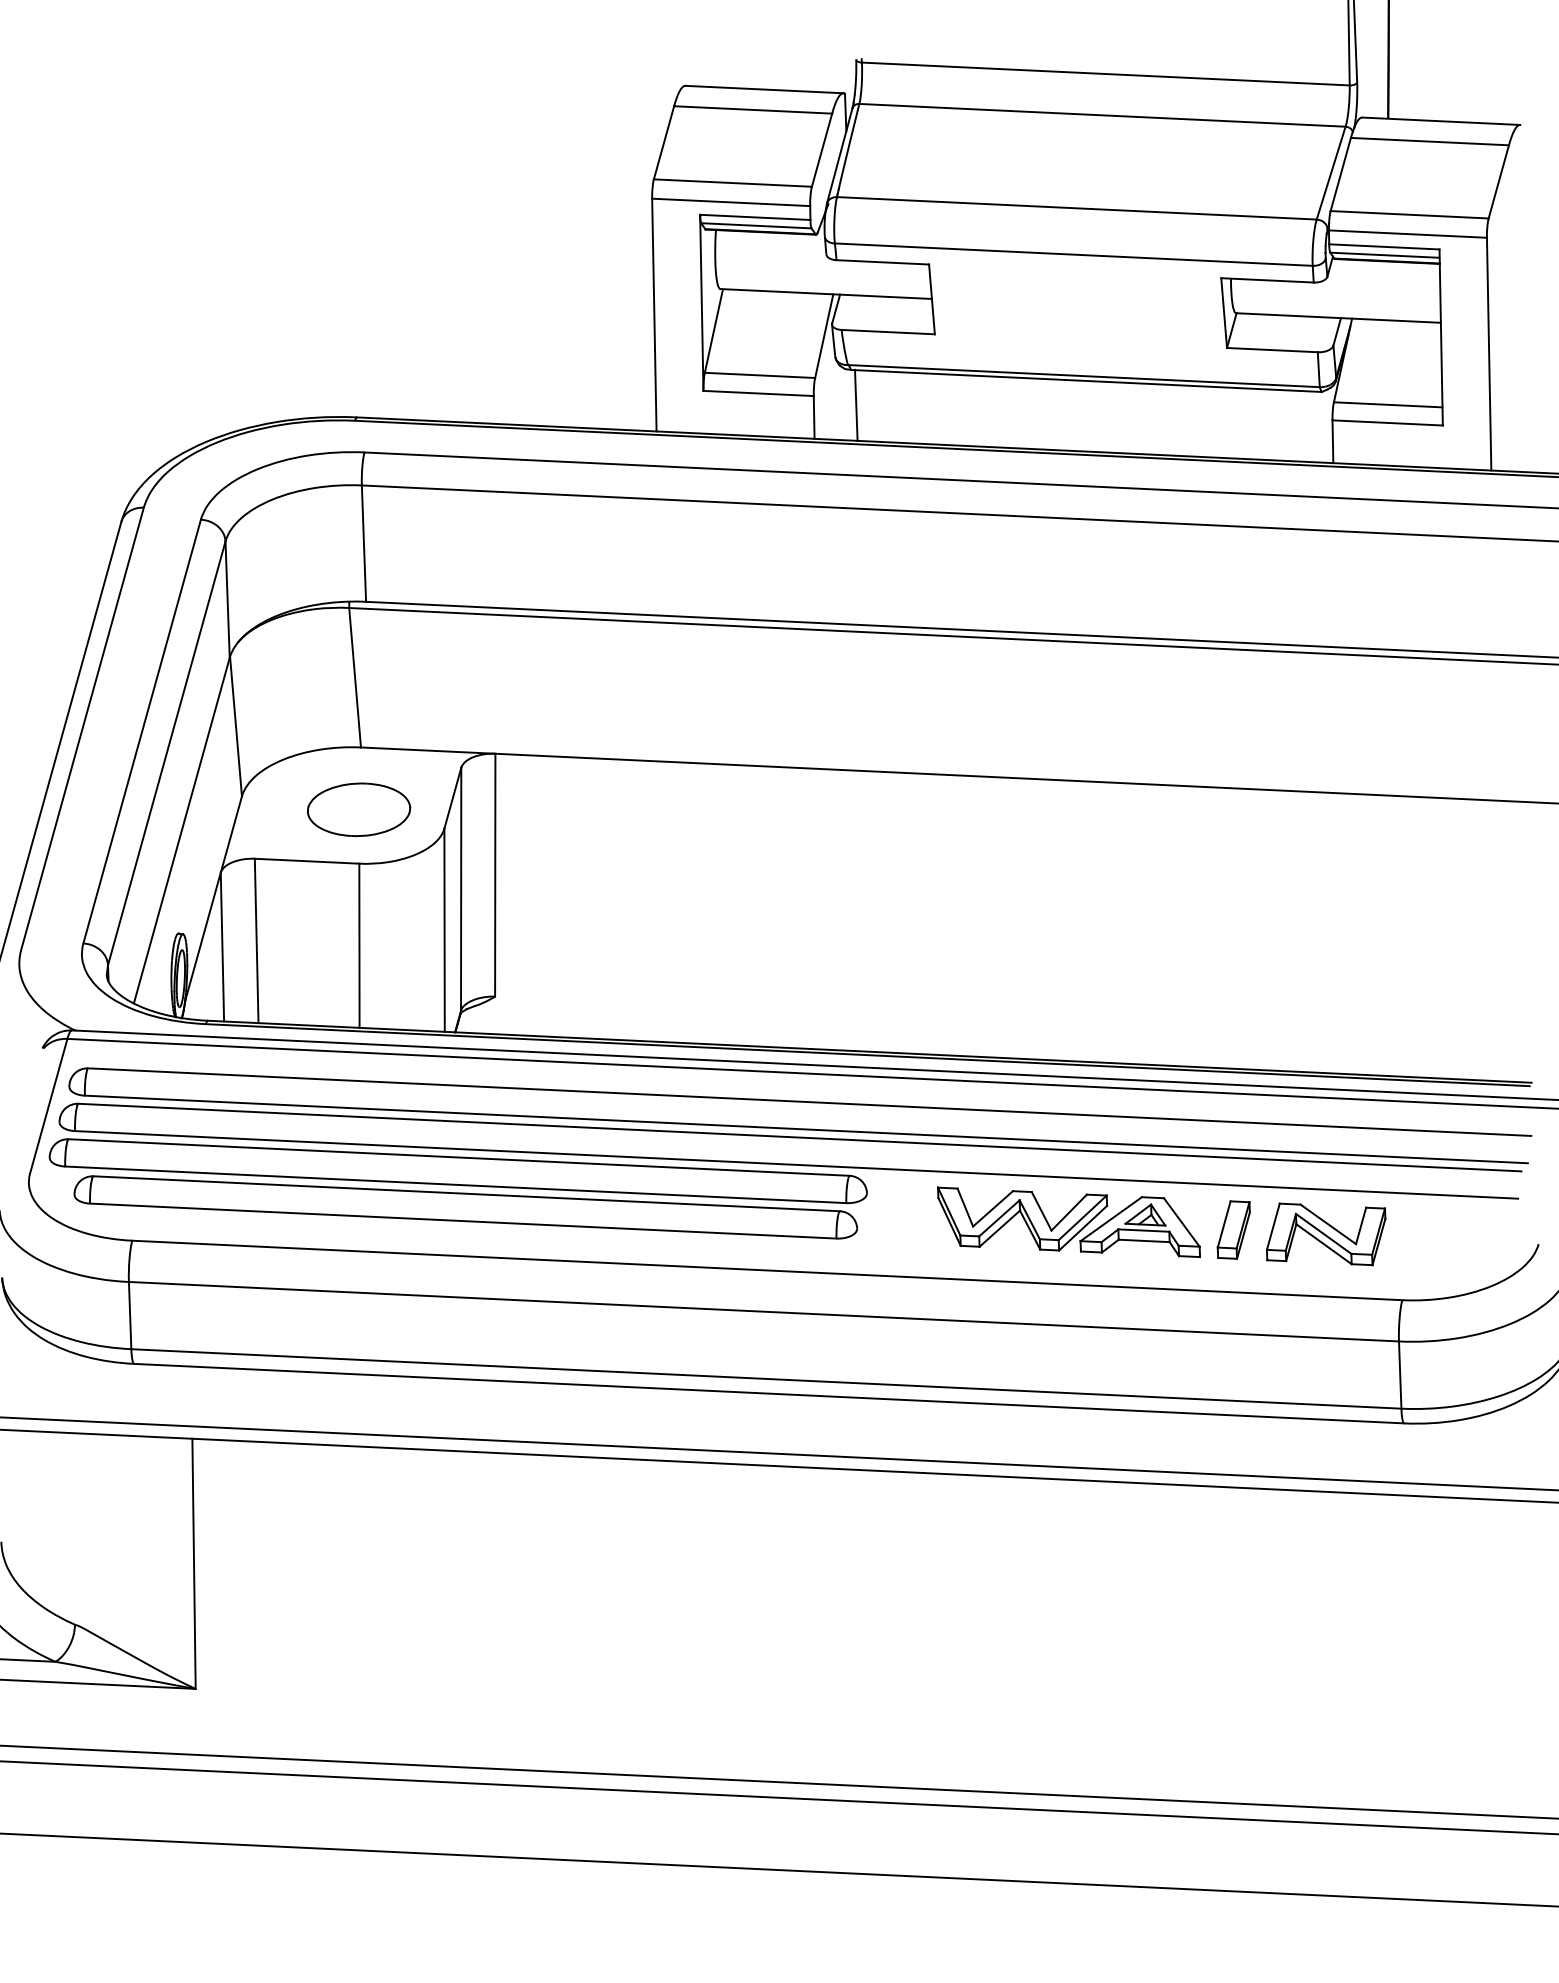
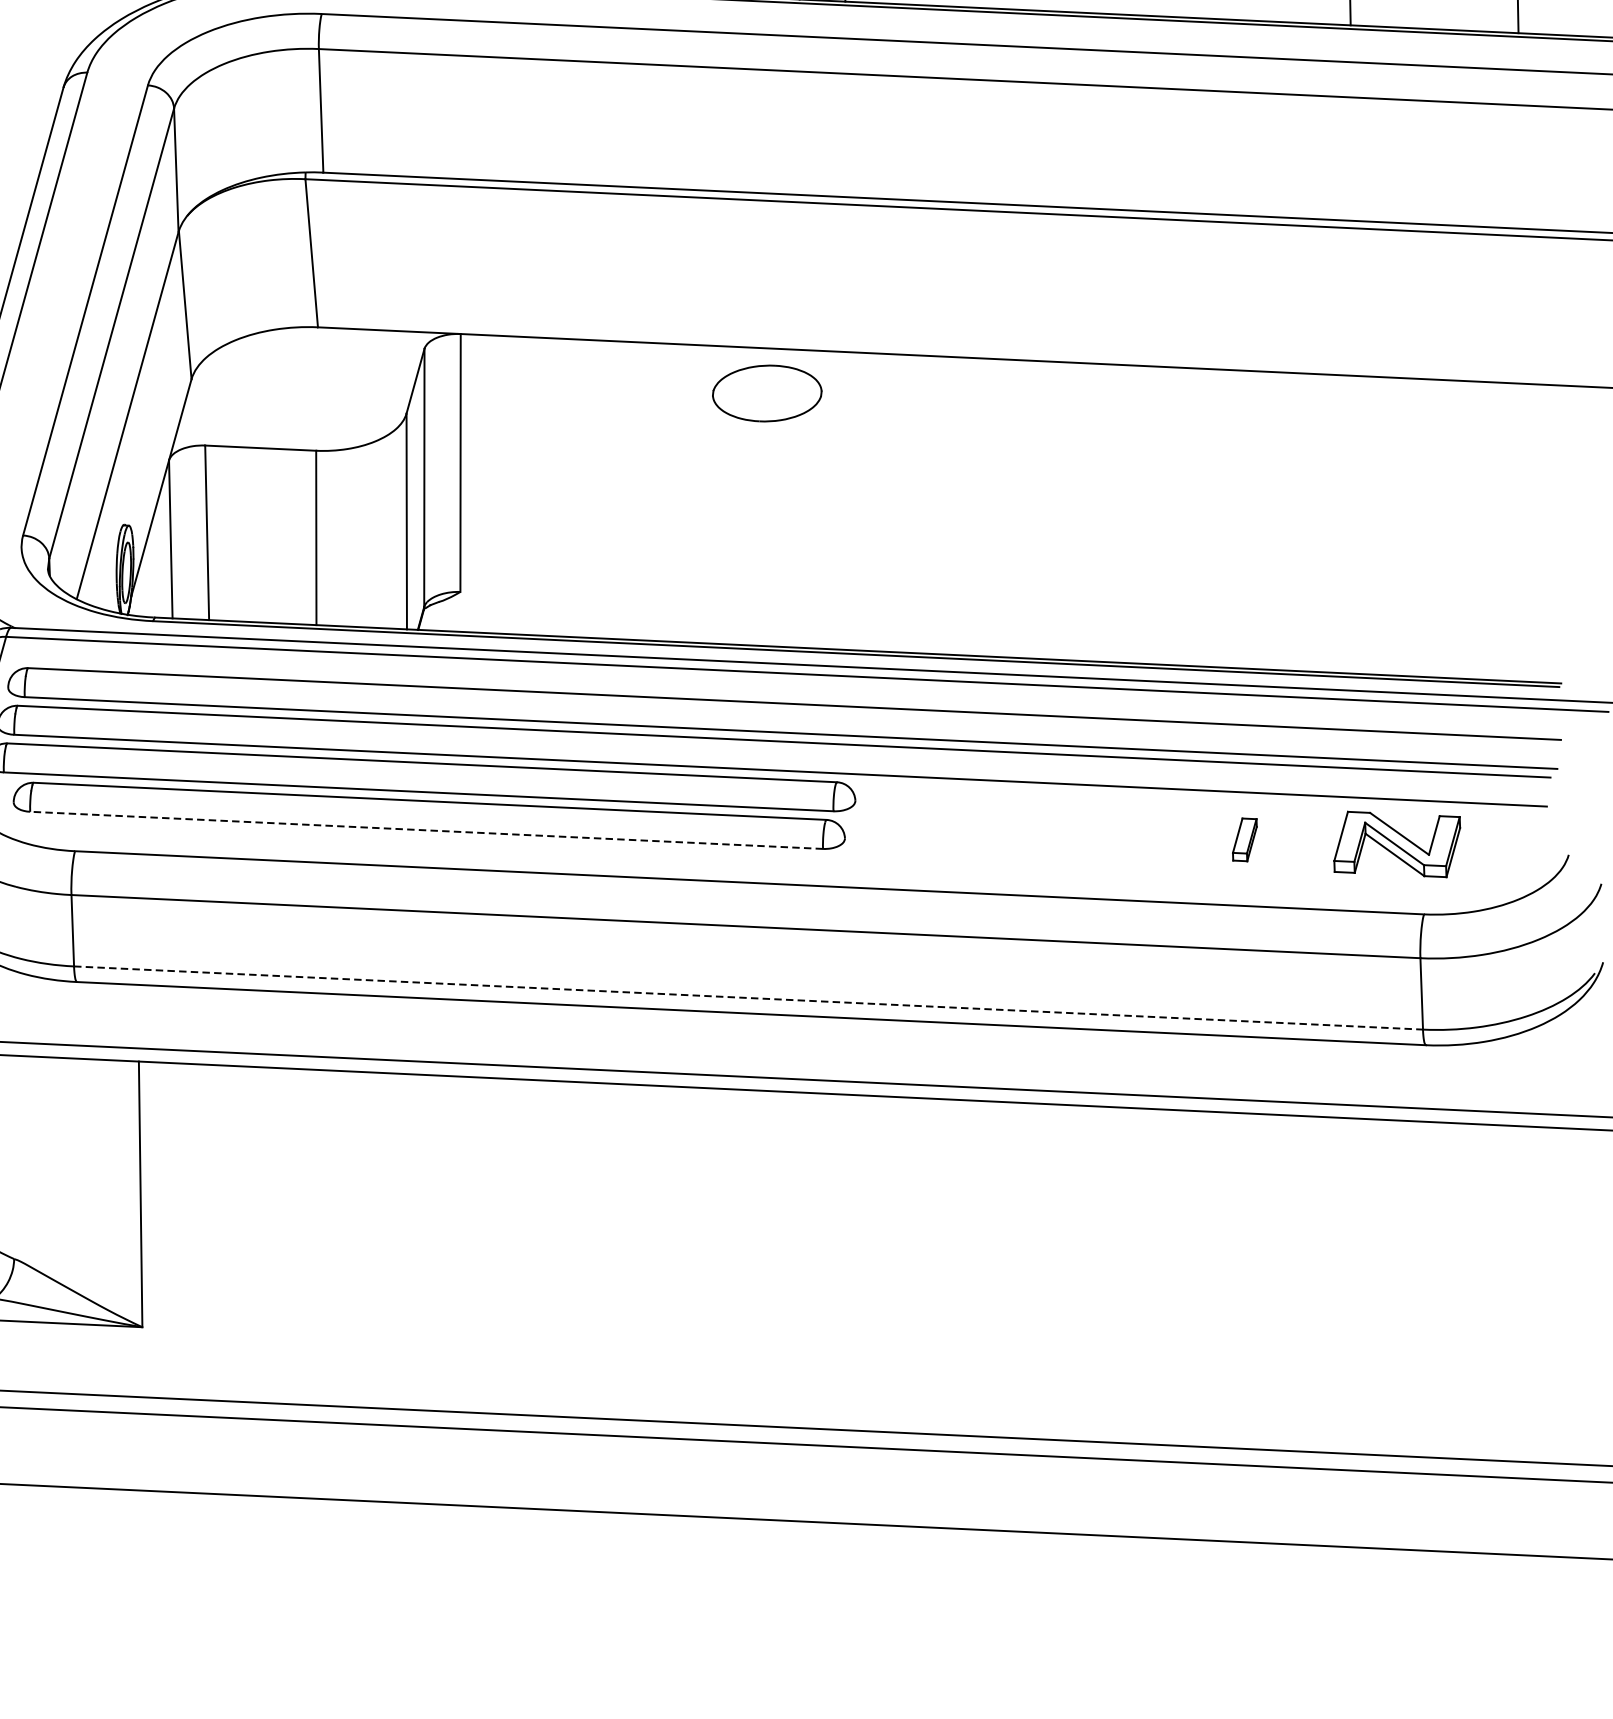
part: (358, 809) -> (766, 393), moved
line: (463, 1221) -> (426, 830), solid -> dashed
part: (1068, 1221) -> (1069, 830), removed
part: (1233, 1229) -> (1244, 839), size x0.7
part: (1326, 1234) -> (1397, 844), moved
line: (766, 1378) -> (748, 997), solid -> dashed

